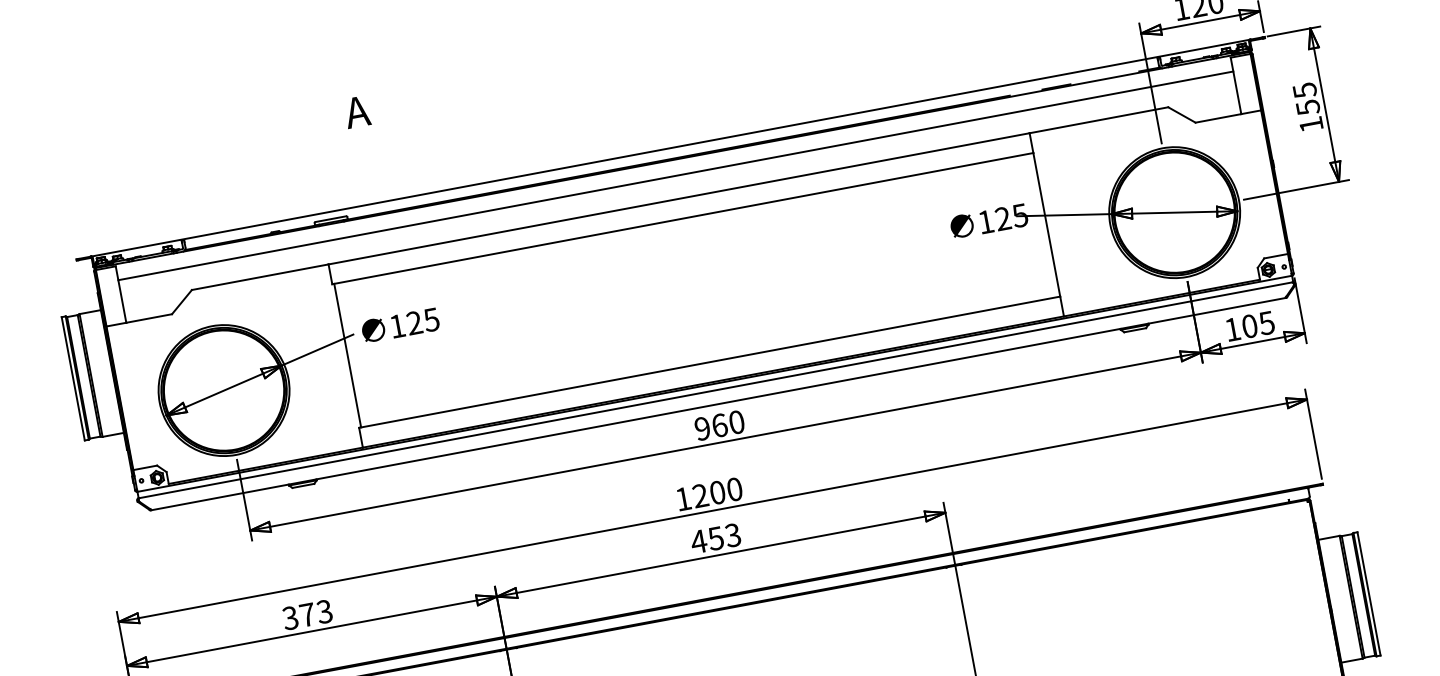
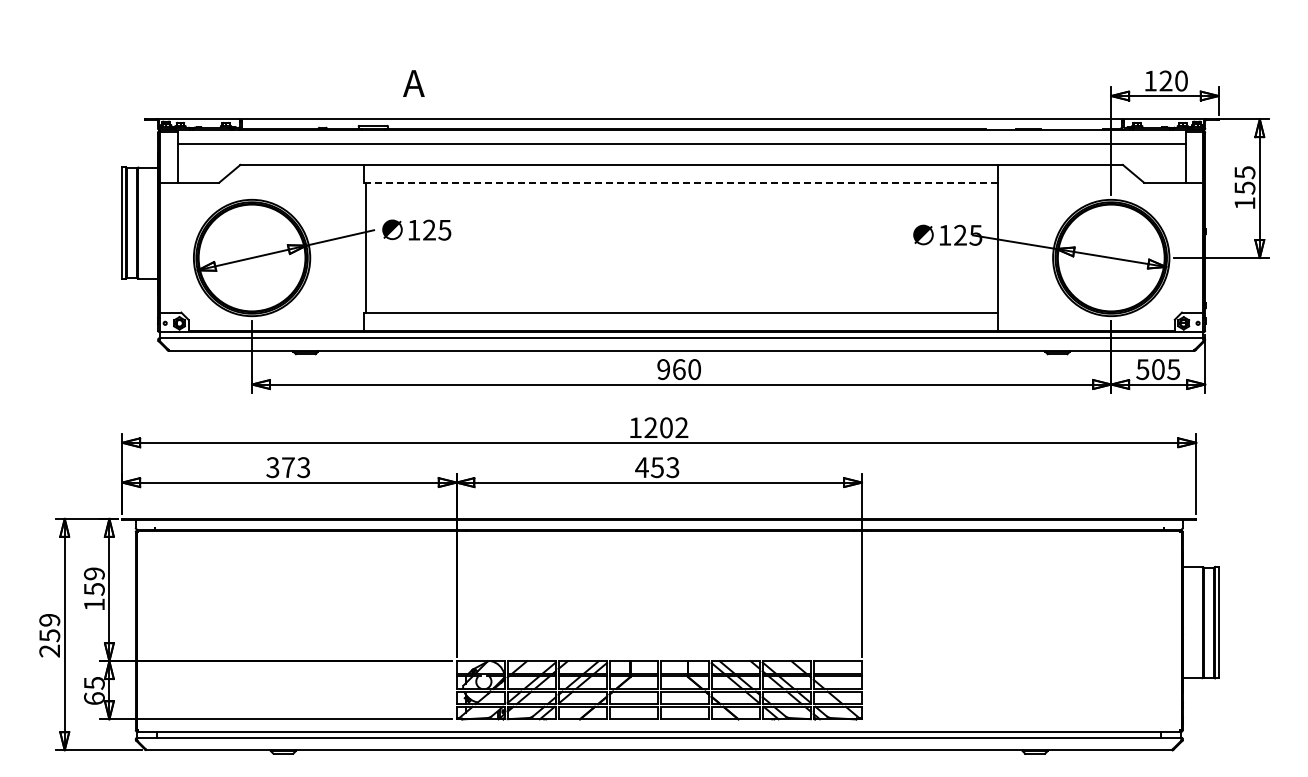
text: (356, 112) -> (413, 83), moved
line: (682, 218) -> (680, 182), solid -> dashed
text: (1232, 329) -> (1142, 369), 105 -> 505
text: (734, 489) -> (681, 427), 1200 -> 1202

